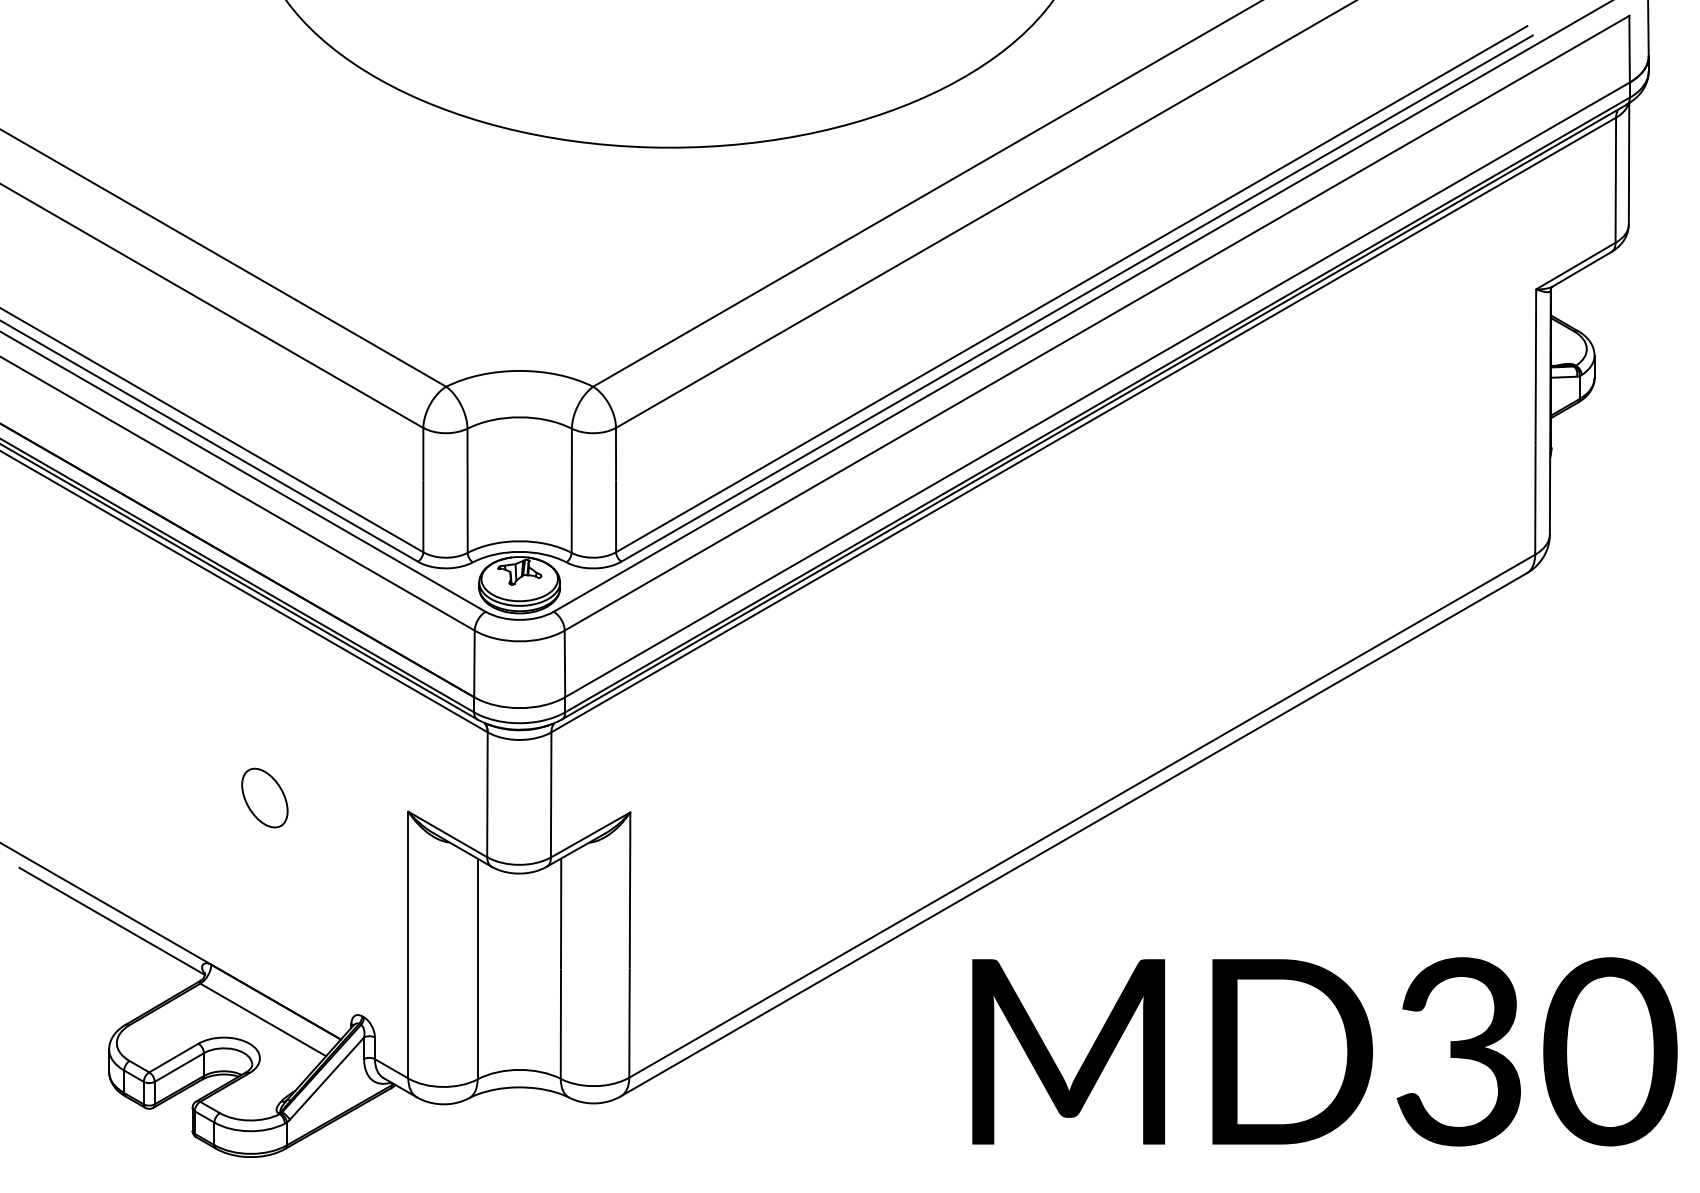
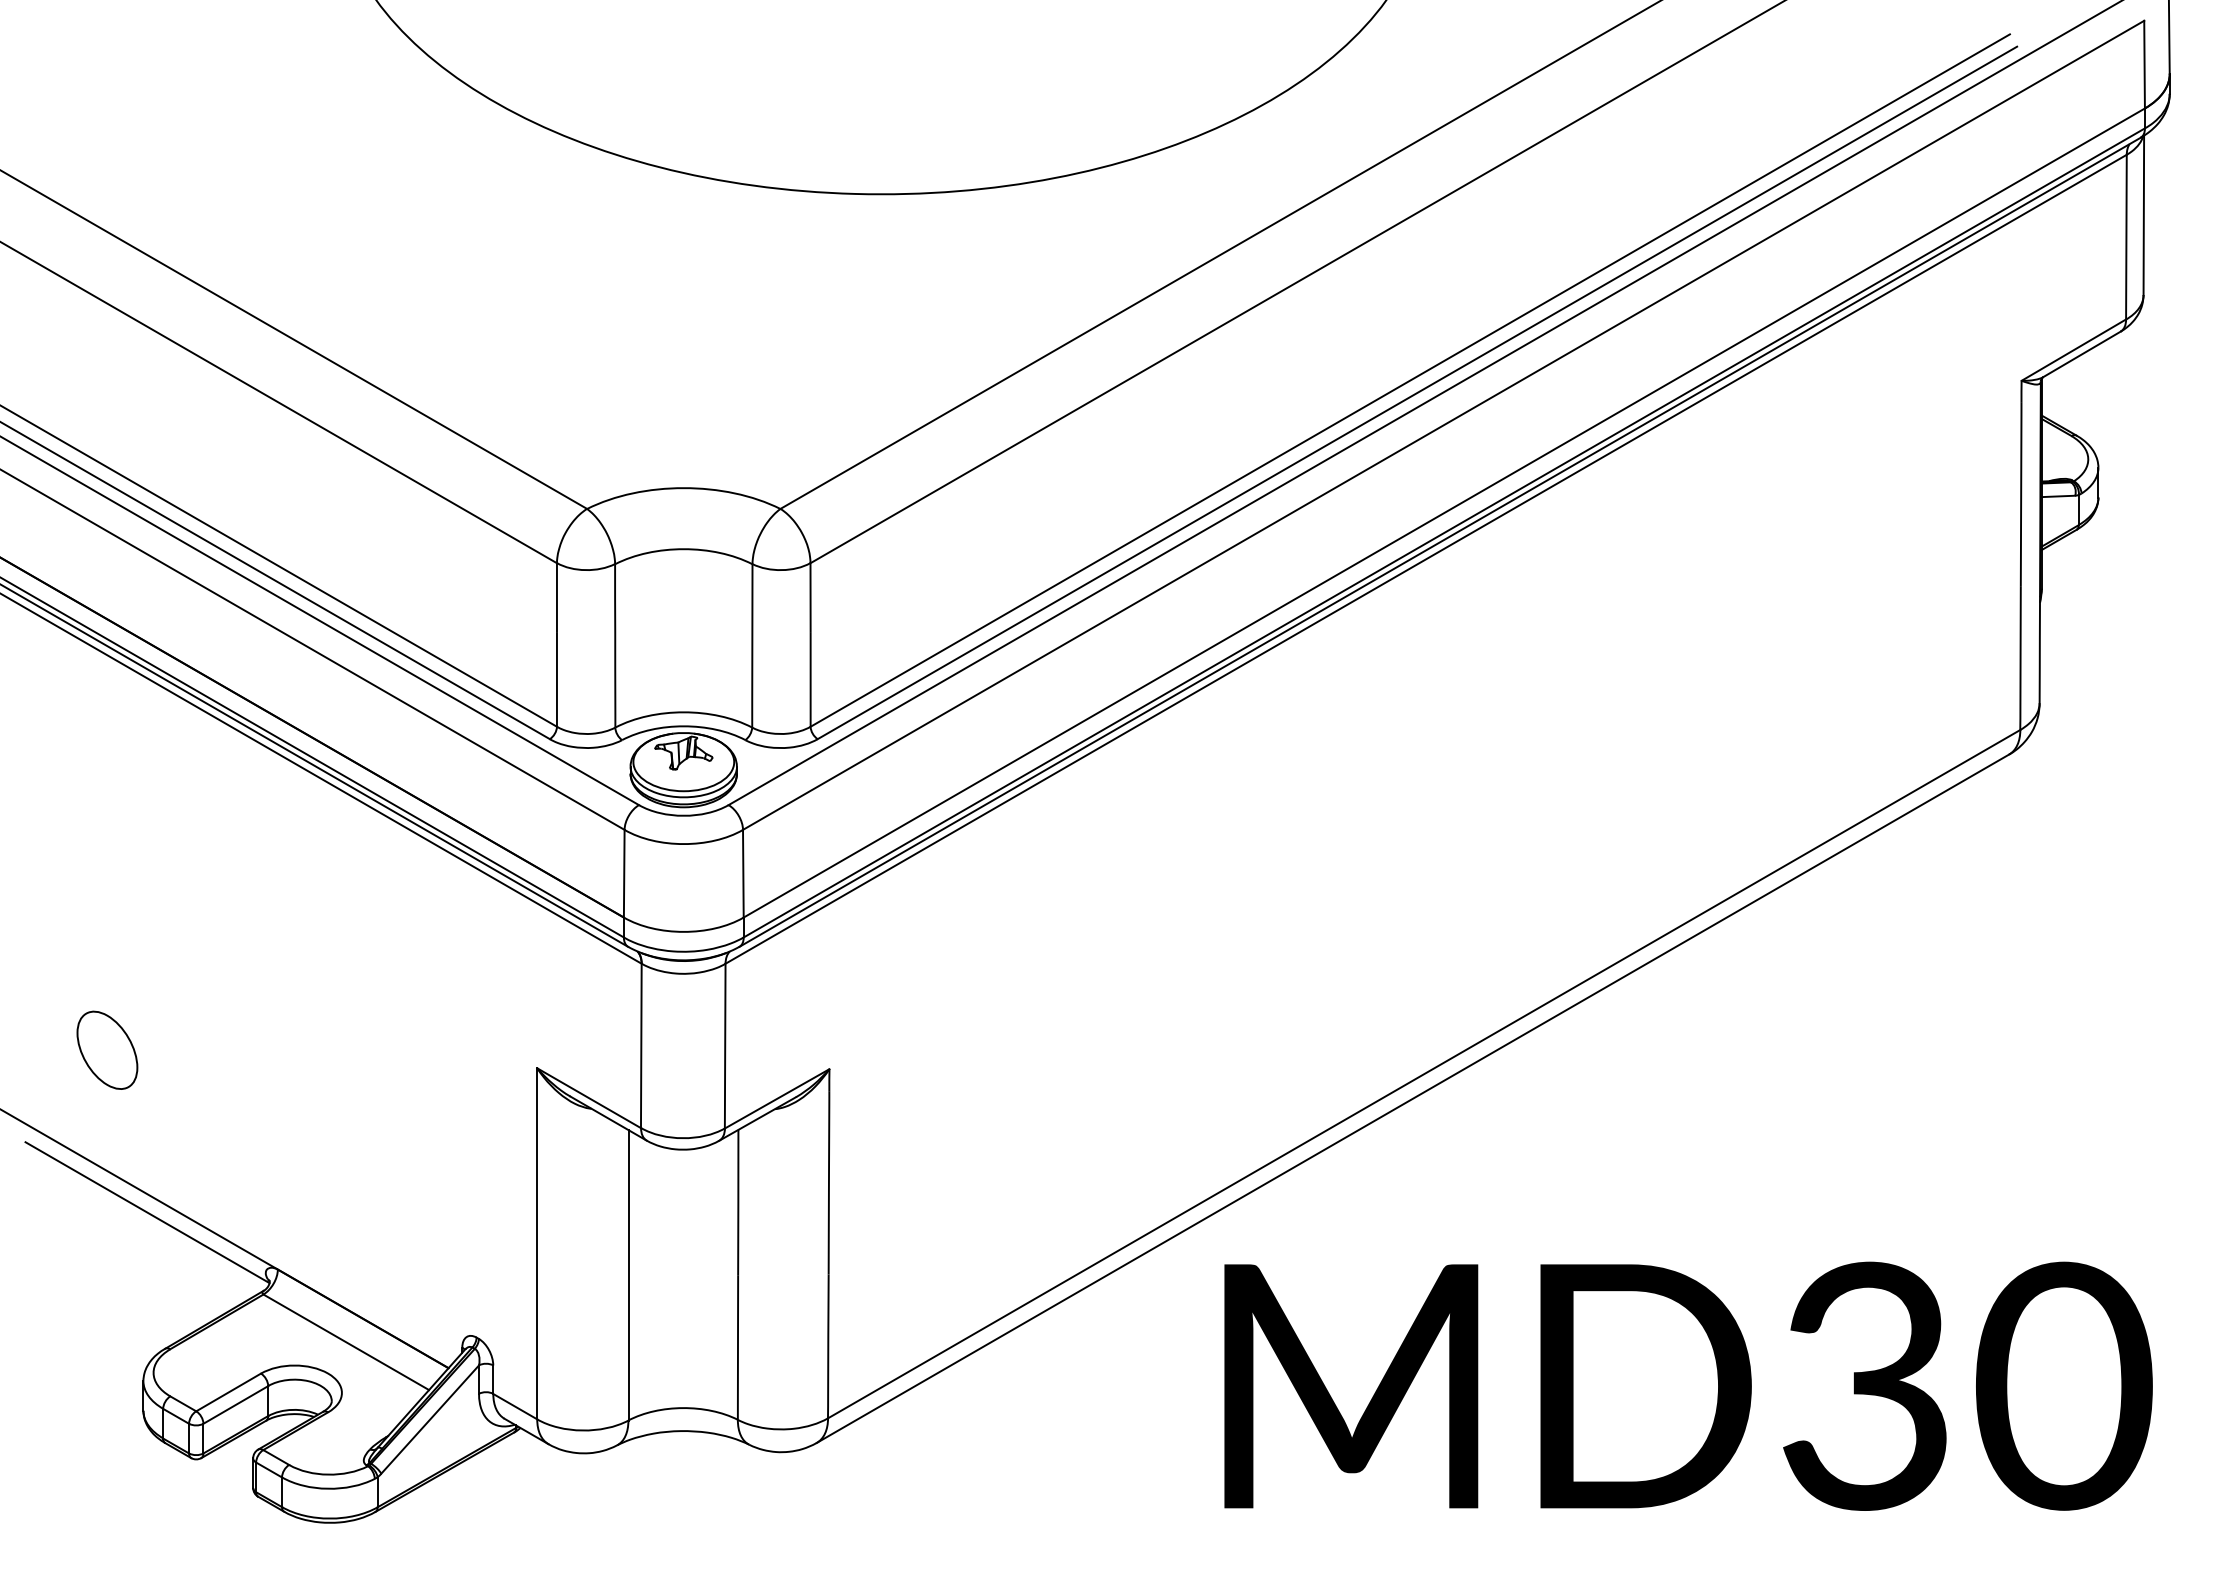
part: (264, 797) -> (107, 1049), moved
text: (1324, 1051) -> (1688, 1385), moved

